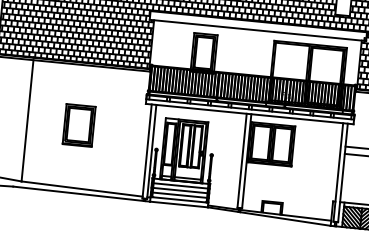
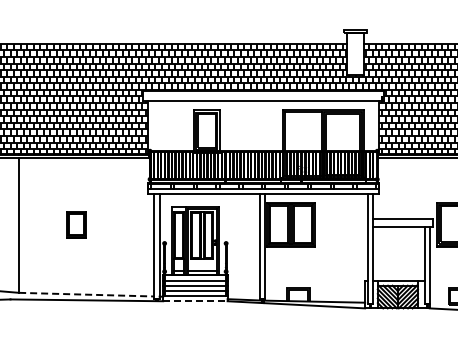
part: (79, 125) -> (76, 224), size x0.6
line: (81, 188) -> (86, 294), solid -> dashed
line: (179, 204) -> (195, 301), solid -> dashed

